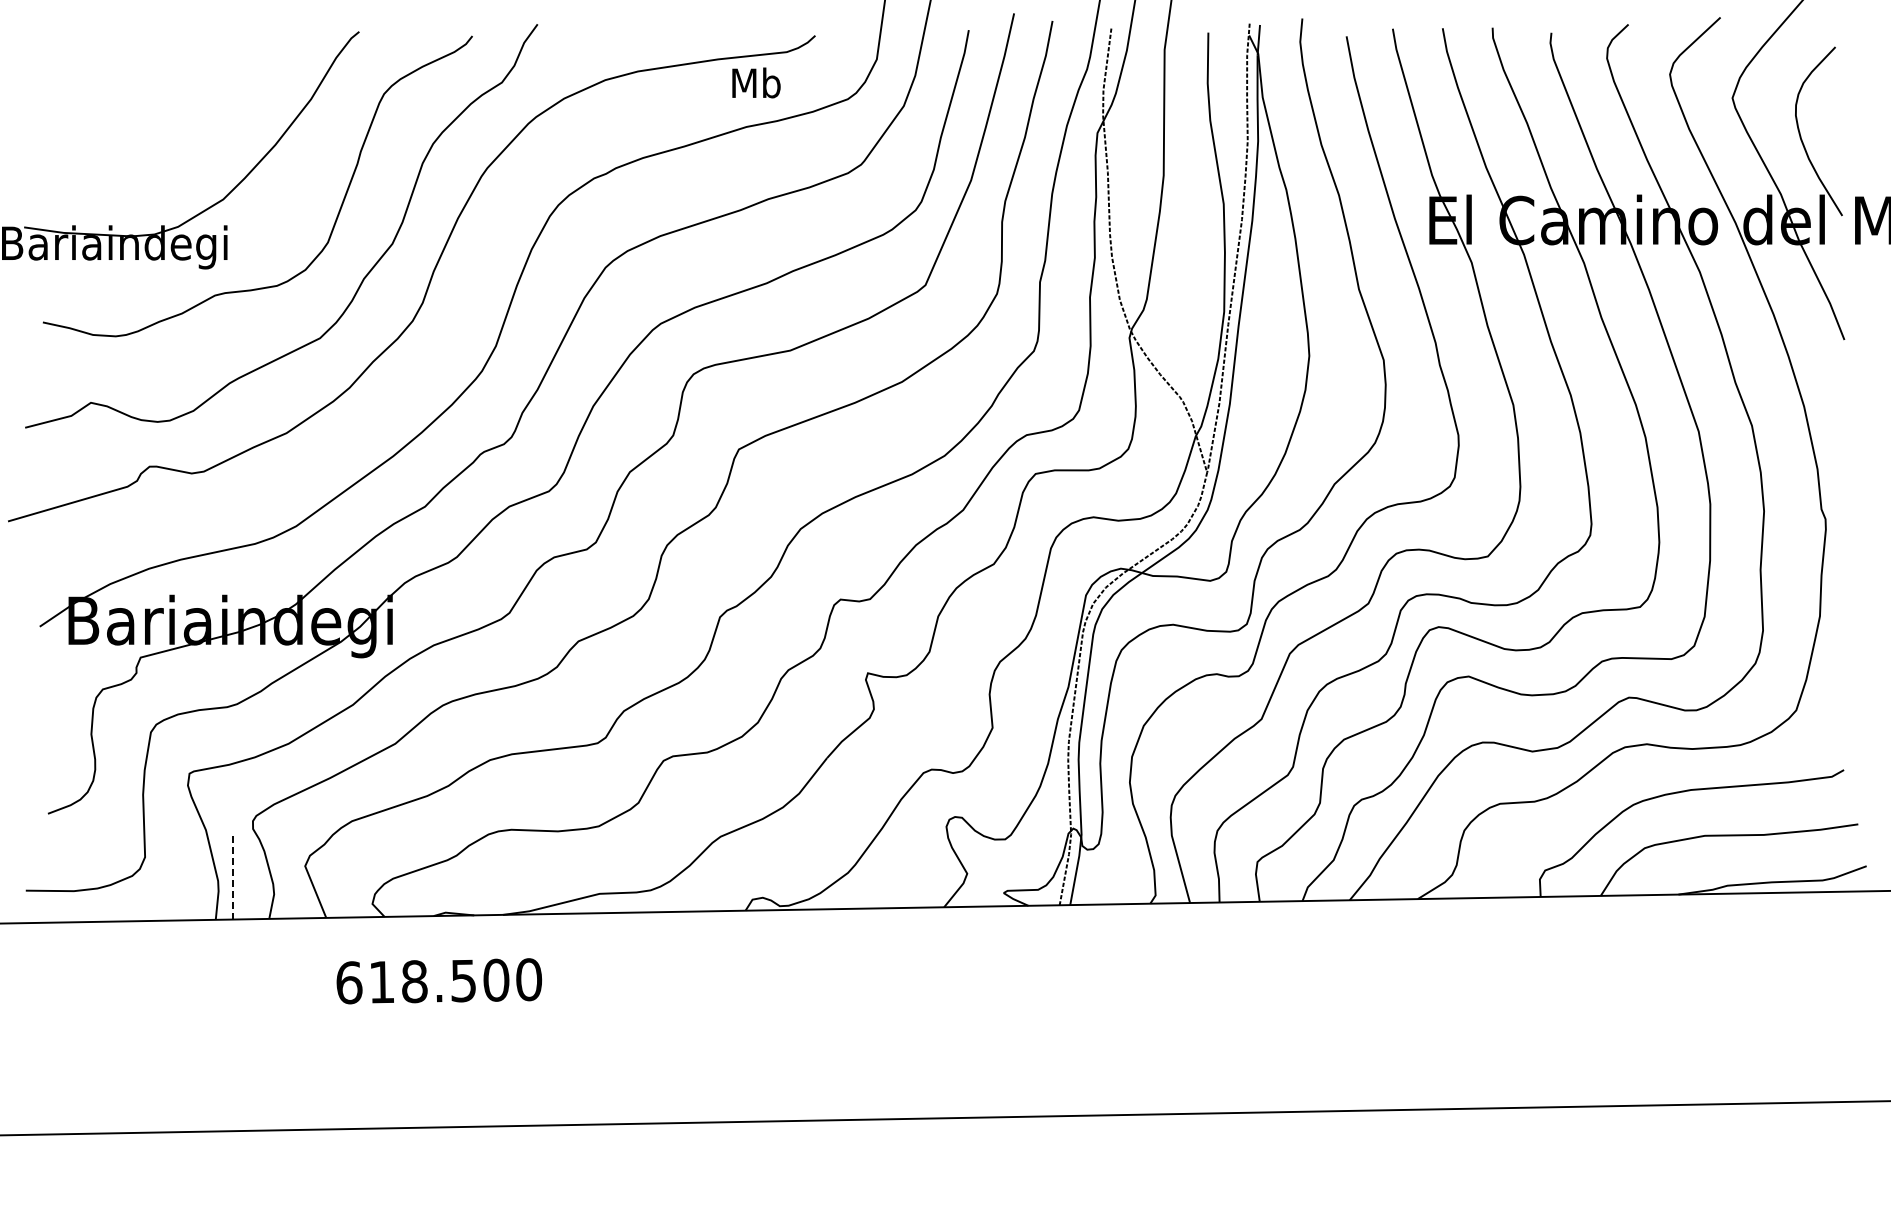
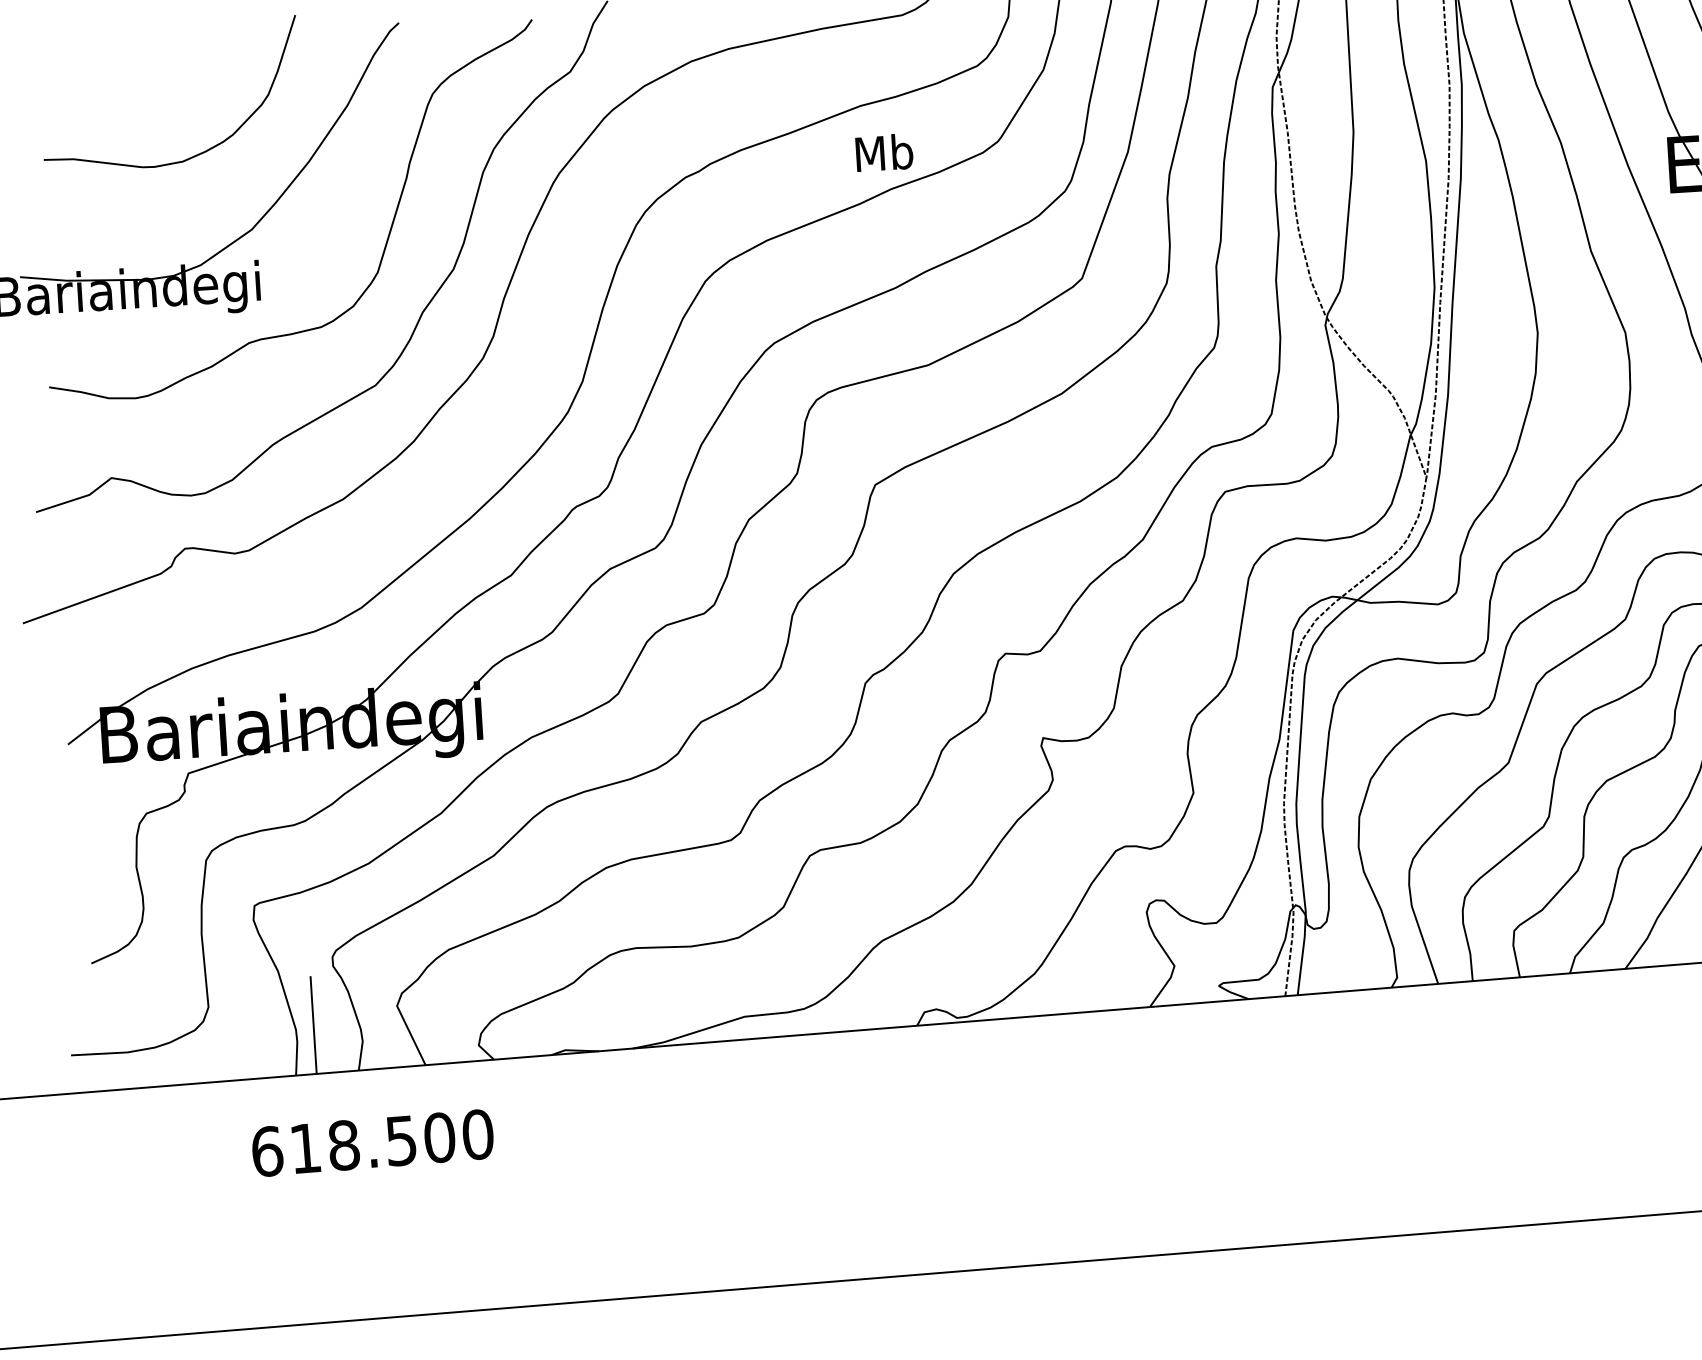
text: (756, 82) -> (884, 152), moved
curve: (182, 131) -> (198, 152), added
line: (233, 877) -> (313, 1024), dashed -> solid
text: (439, 981) -> (373, 1143), moved

